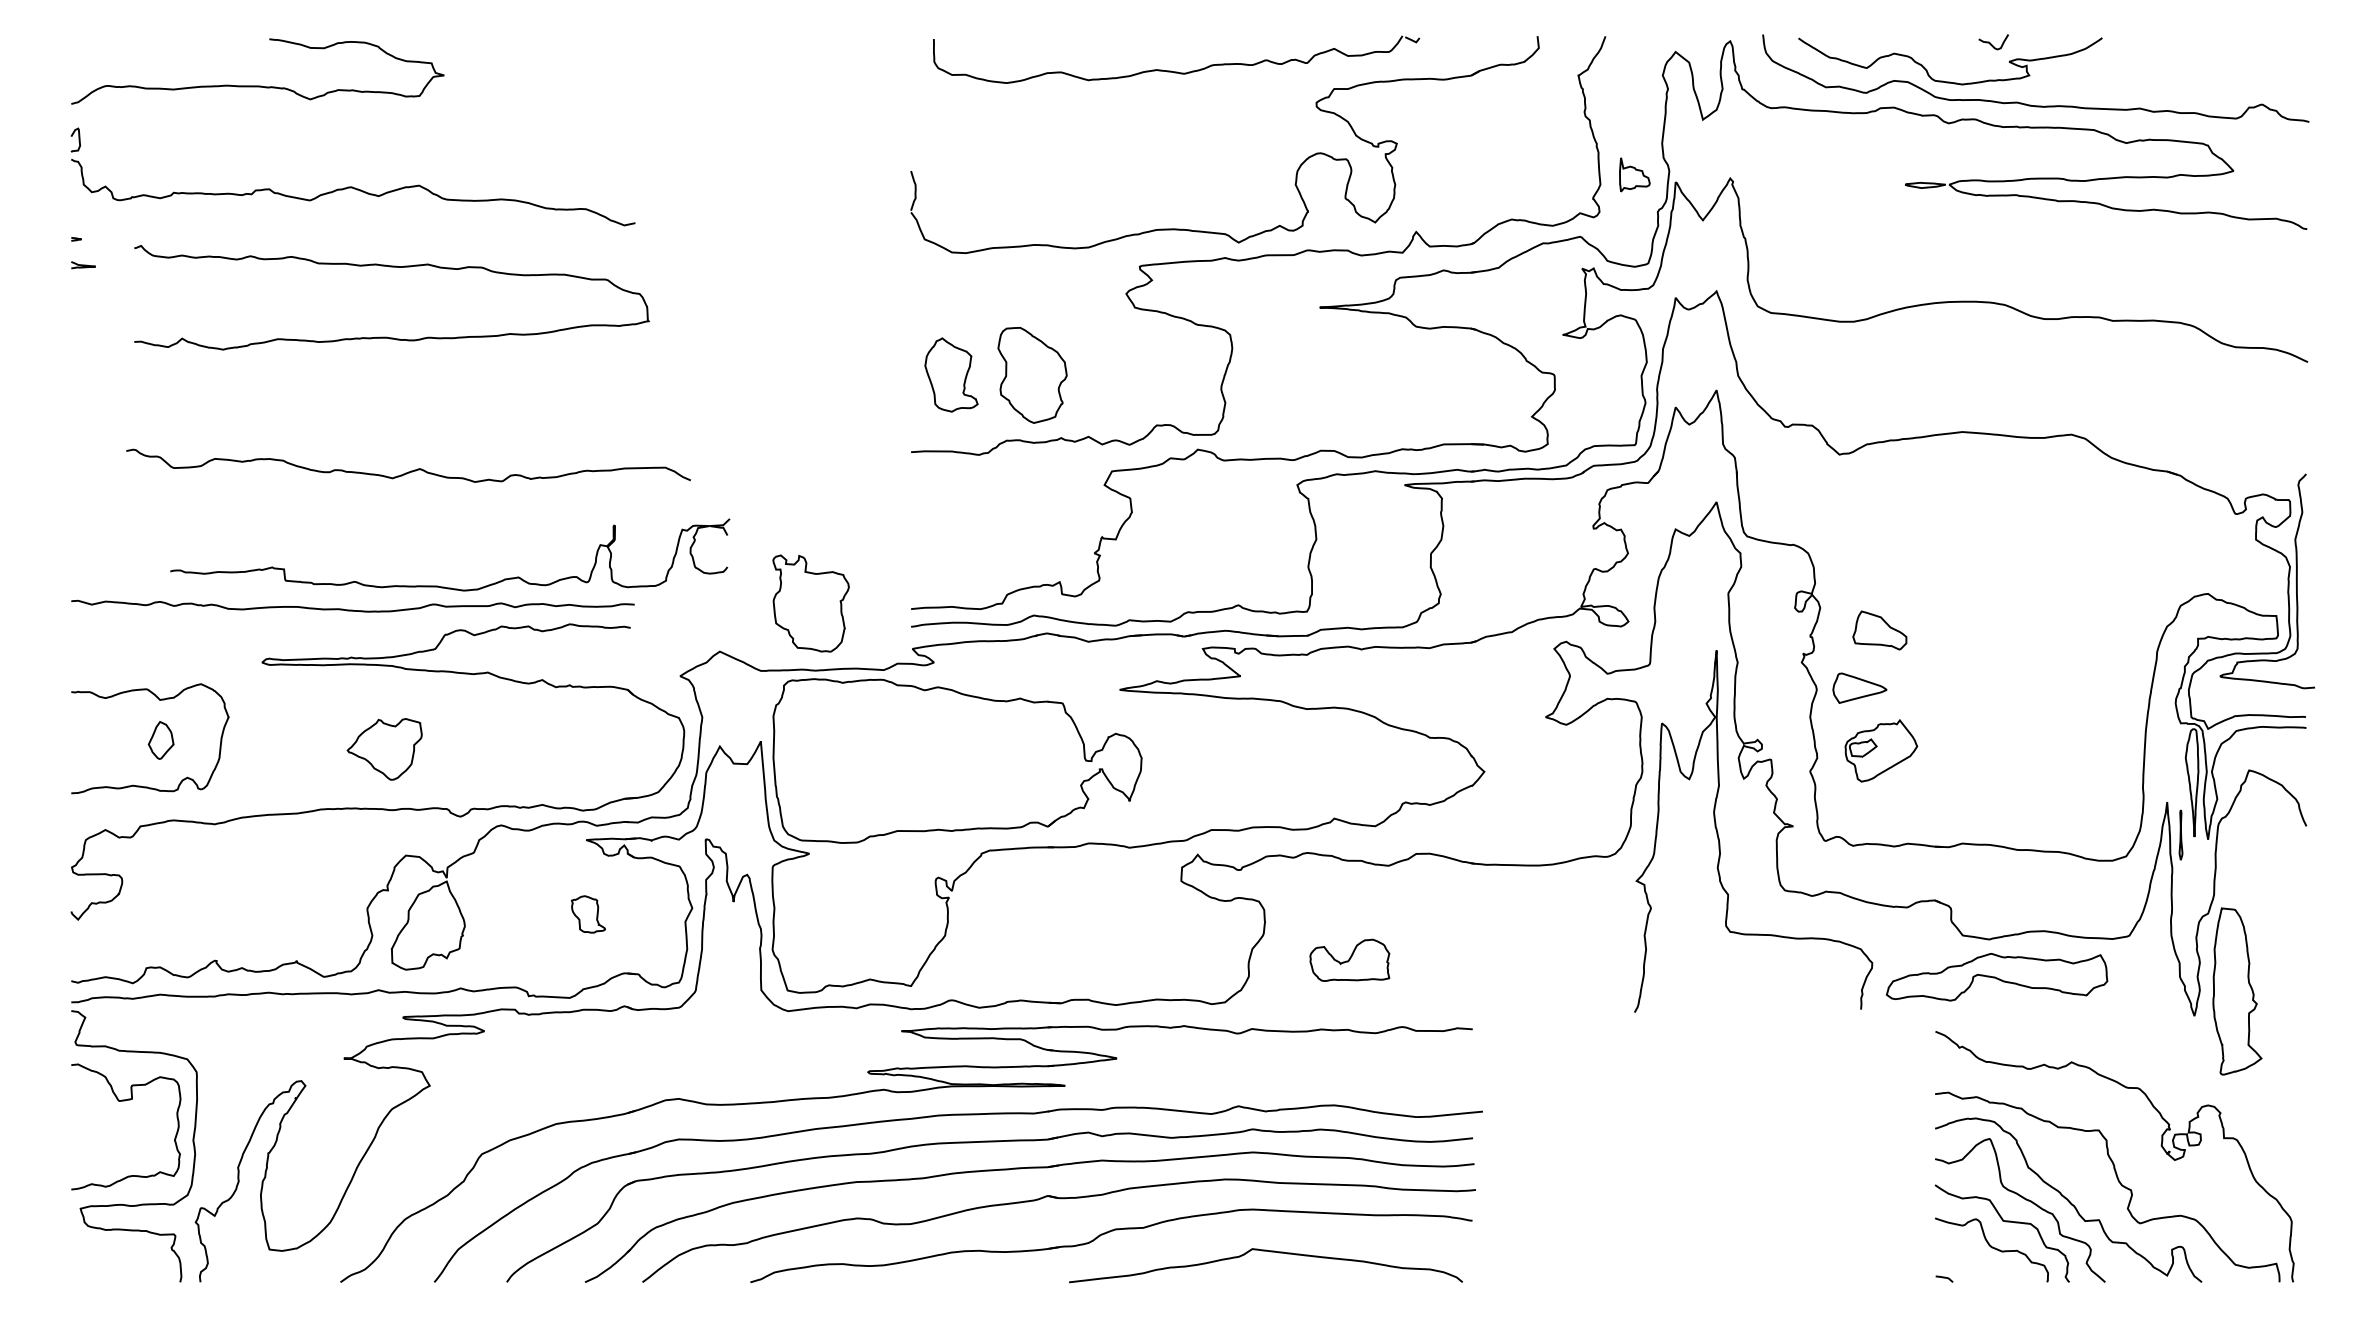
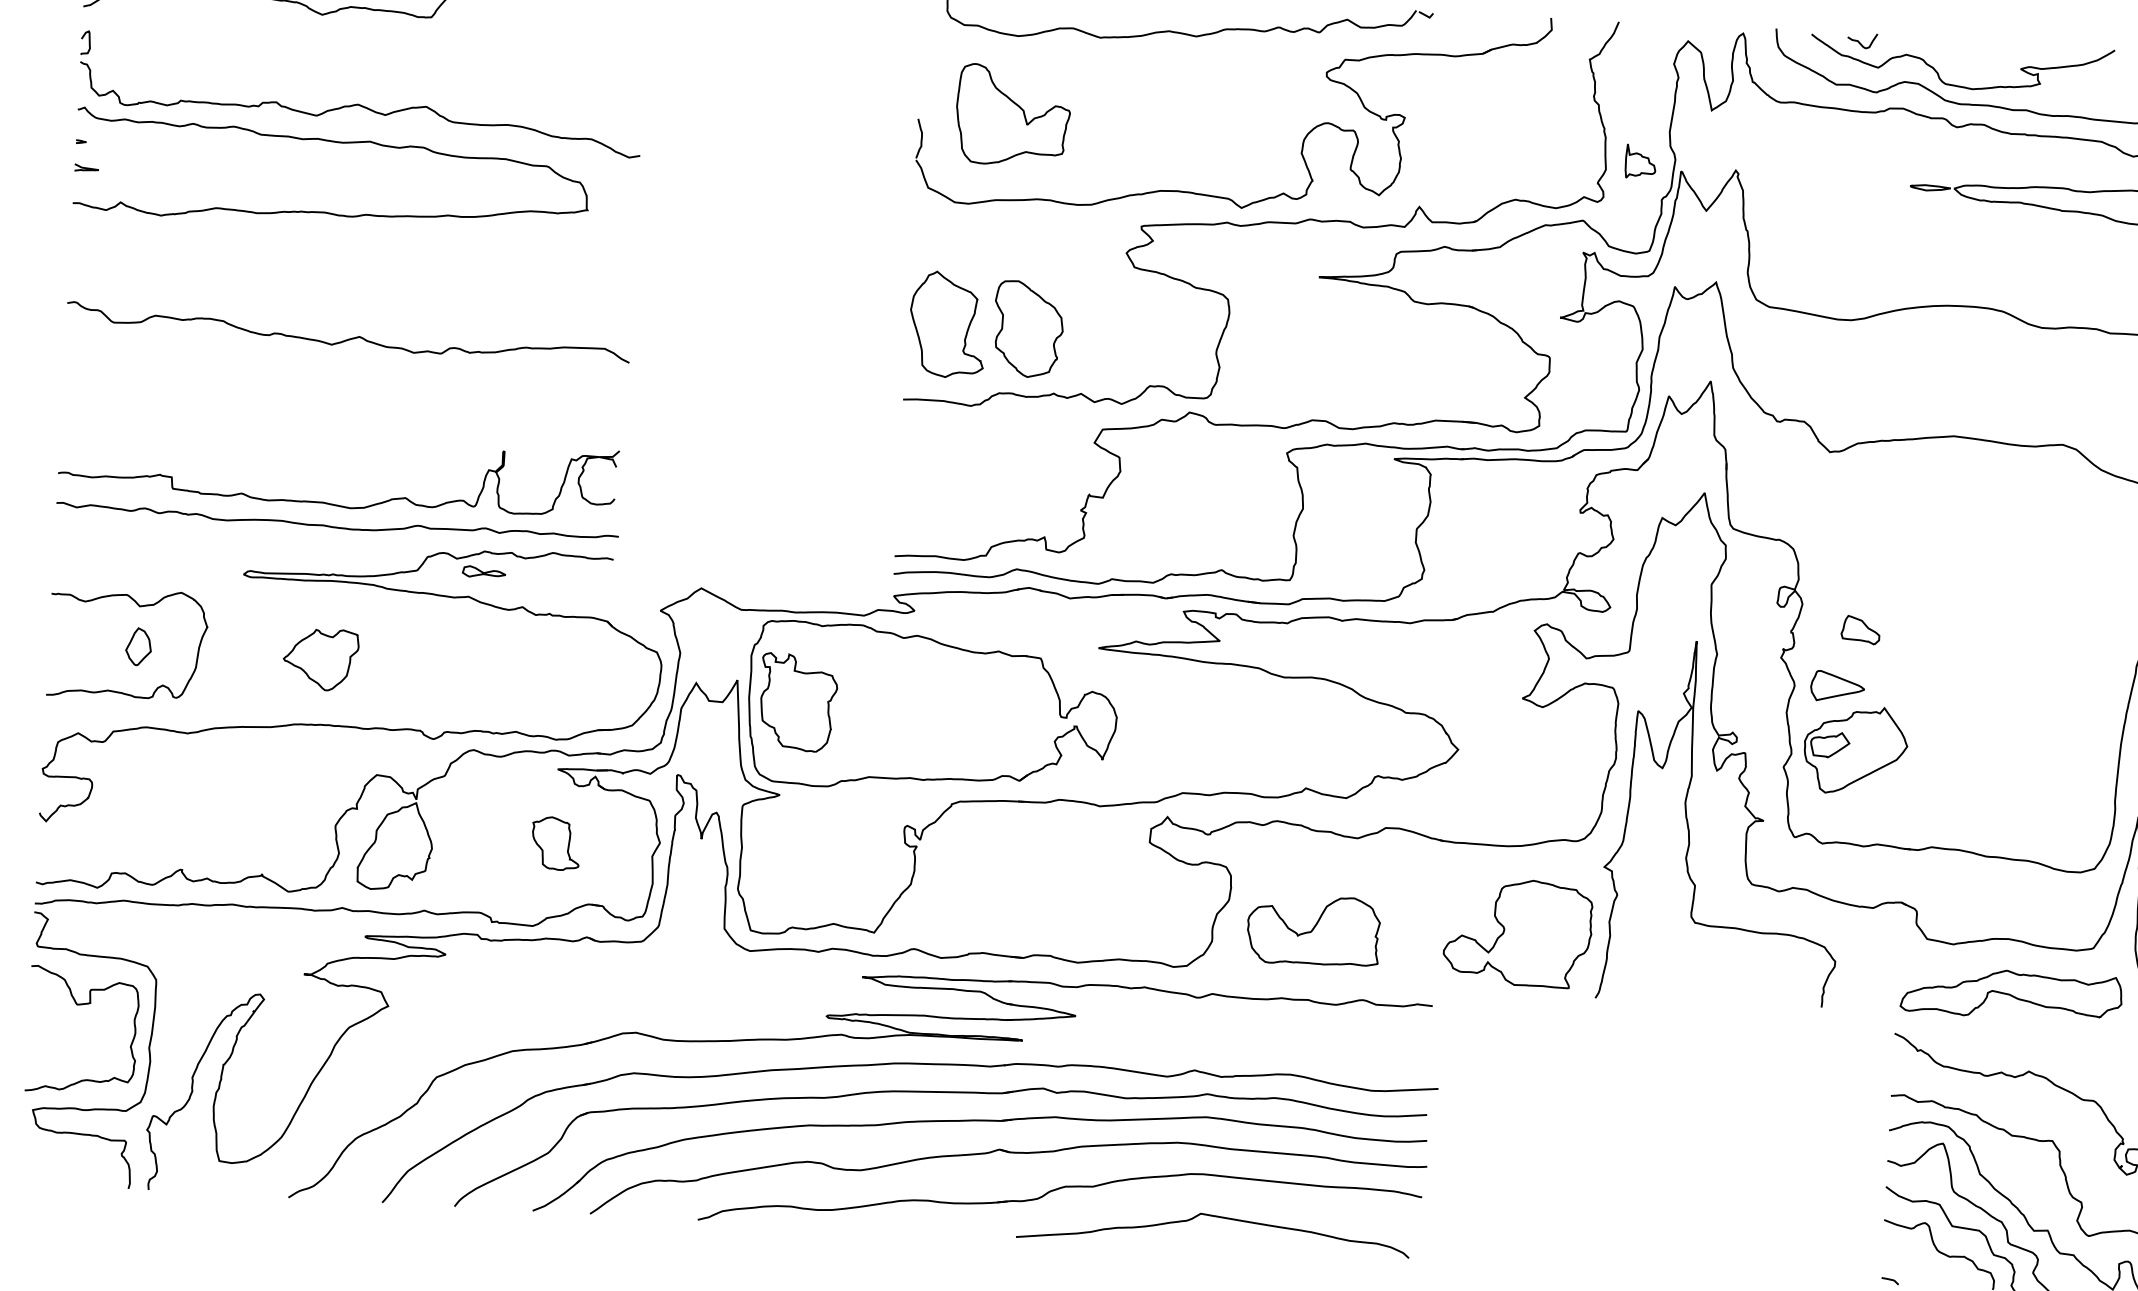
curve: (1991, 43) -> (1860, 42), moved
part: (1005, 162) -> (1013, 115), added
curve: (391, 267) -> (333, 142), moved
part: (951, 374) -> (947, 324), size x1.43
curve: (411, 470) -> (351, 337), moved
part: (444, 586) -> (331, 503), moved
part: (810, 603) -> (797, 702), moved
part: (1879, 630) -> (1860, 629), size x0.71
part: (502, 647) -> (484, 572), added
part: (384, 749) -> (320, 659), moved
part: (1881, 750) -> (1855, 749), size x1.43
part: (588, 914) -> (555, 843), size x1.43
part: (1554, 951) -> (1518, 932), added
part: (1349, 960) -> (1313, 930), size x1.67
part: (1997, 977) -> (2011, 994), moved

